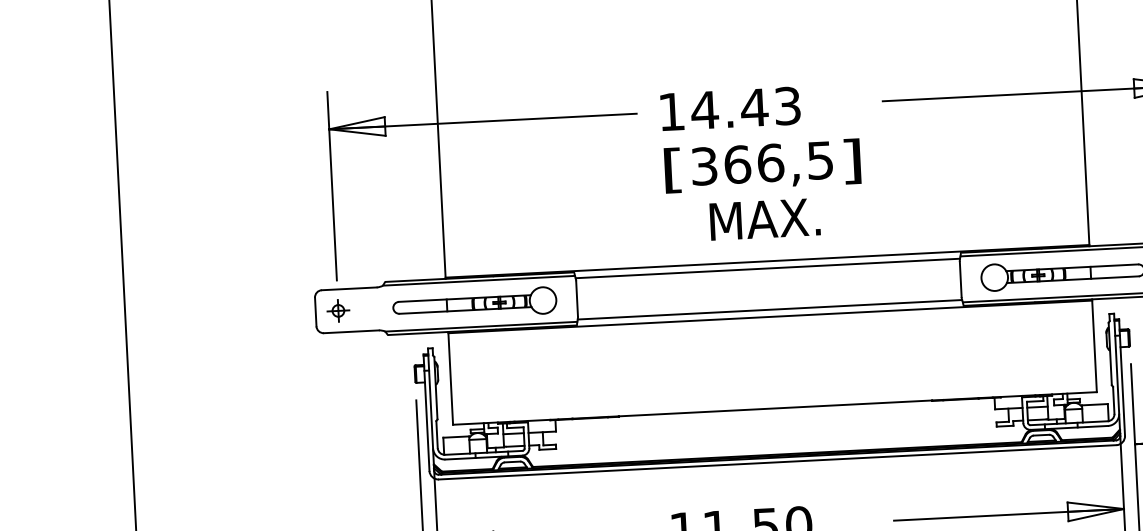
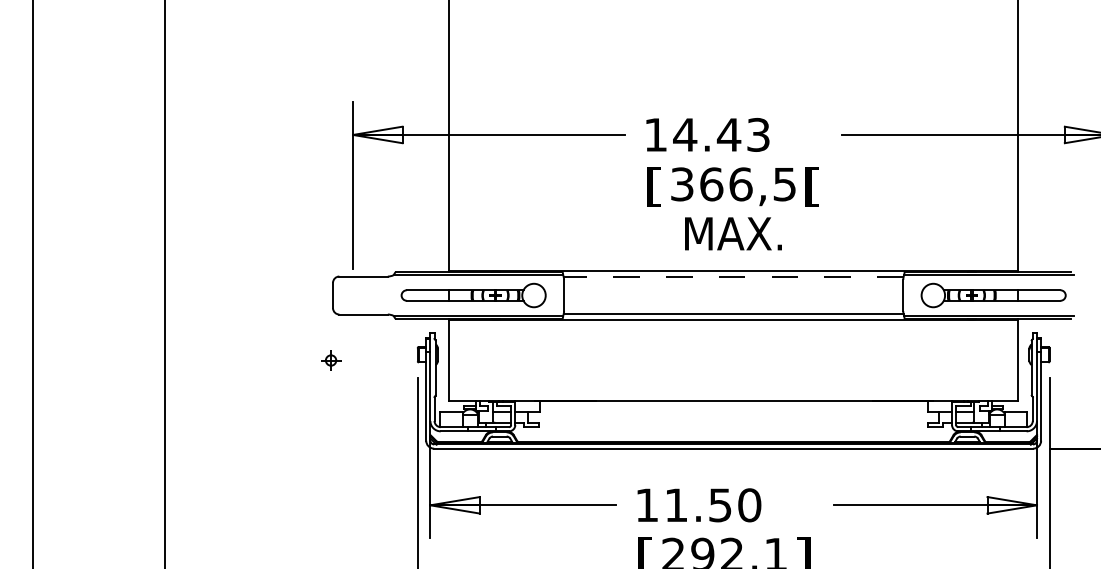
text: (851, 161) -> (812, 186), ] -> [
line: (767, 268) -> (733, 277), solid -> dashed
part: (338, 310) -> (331, 360), moved

